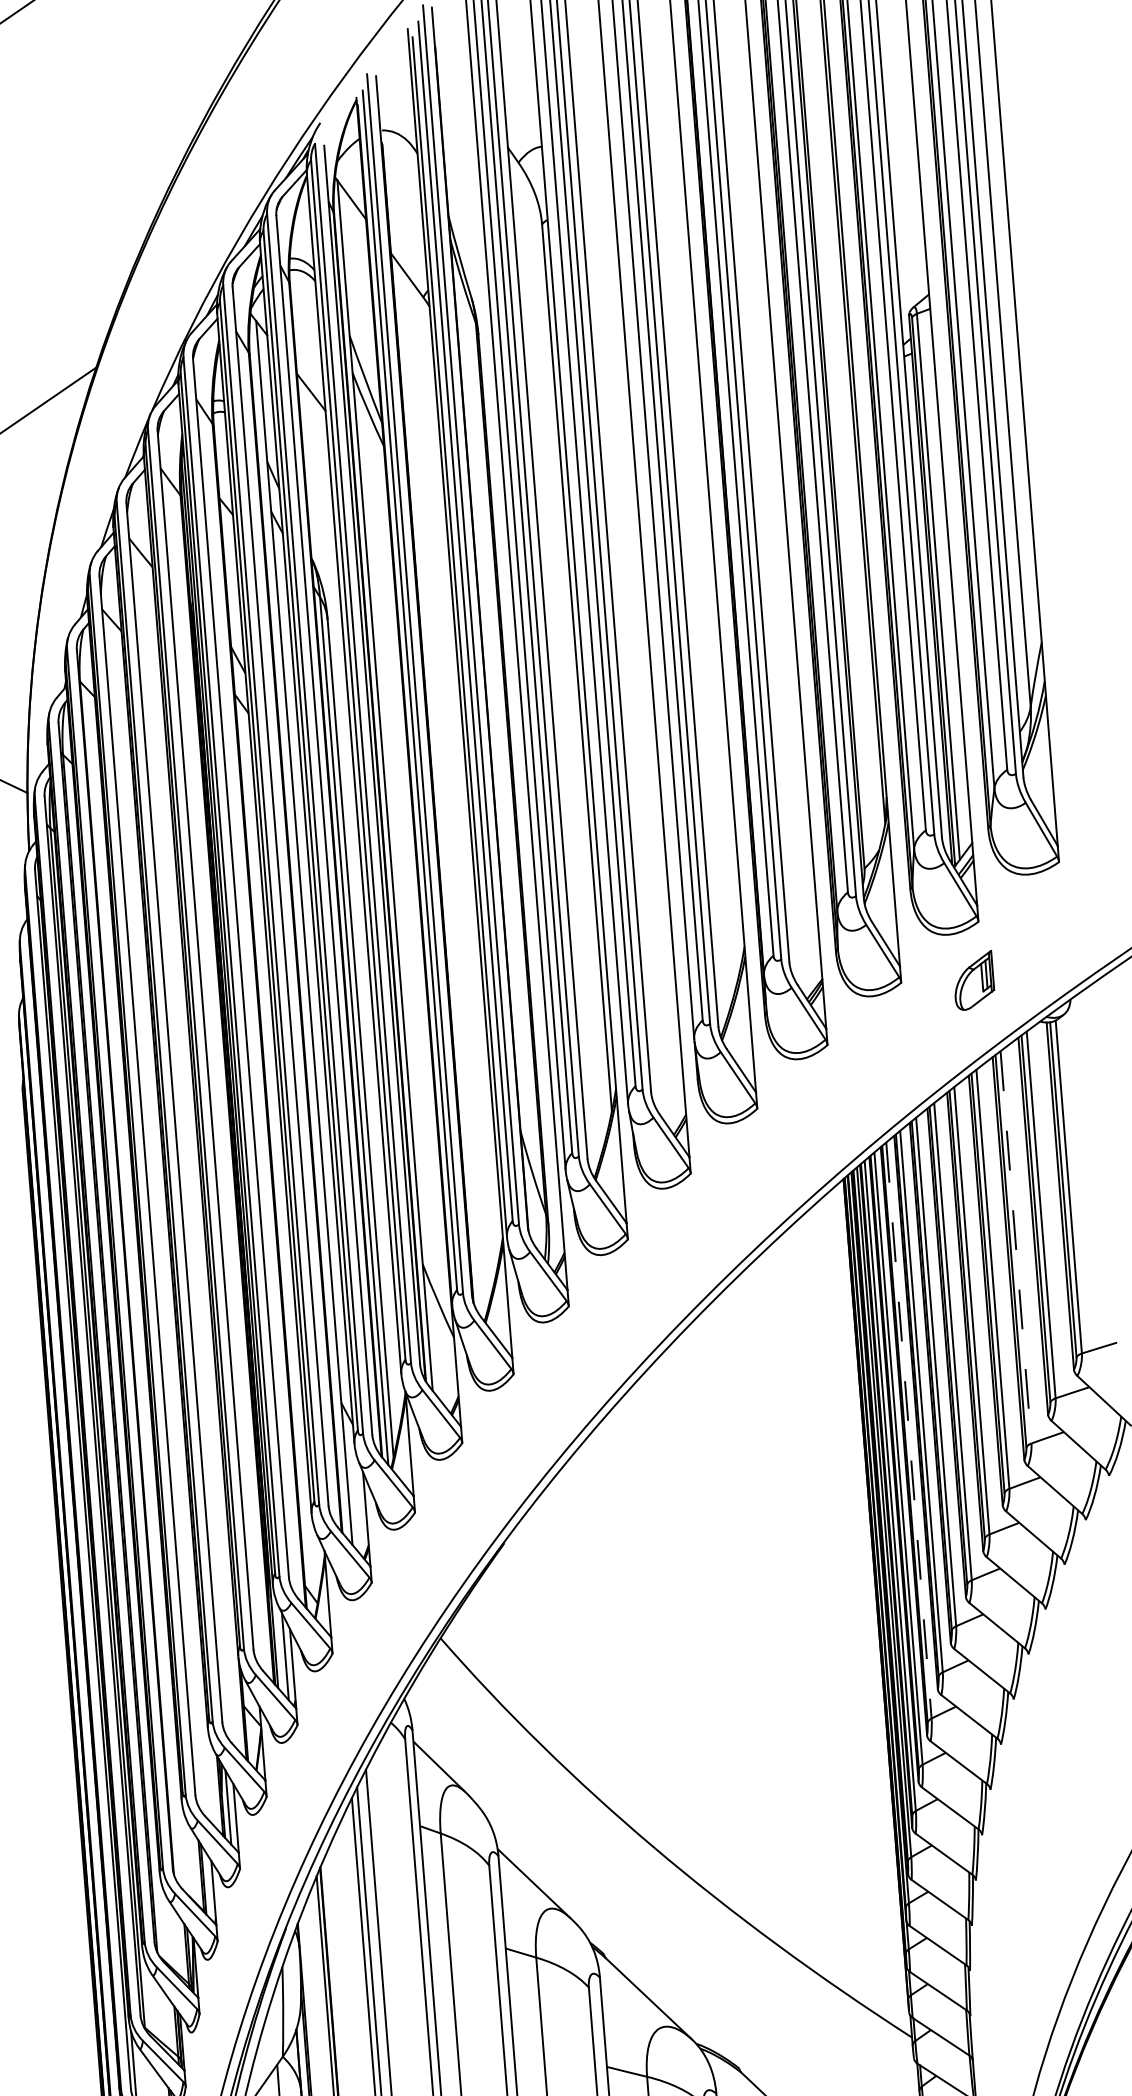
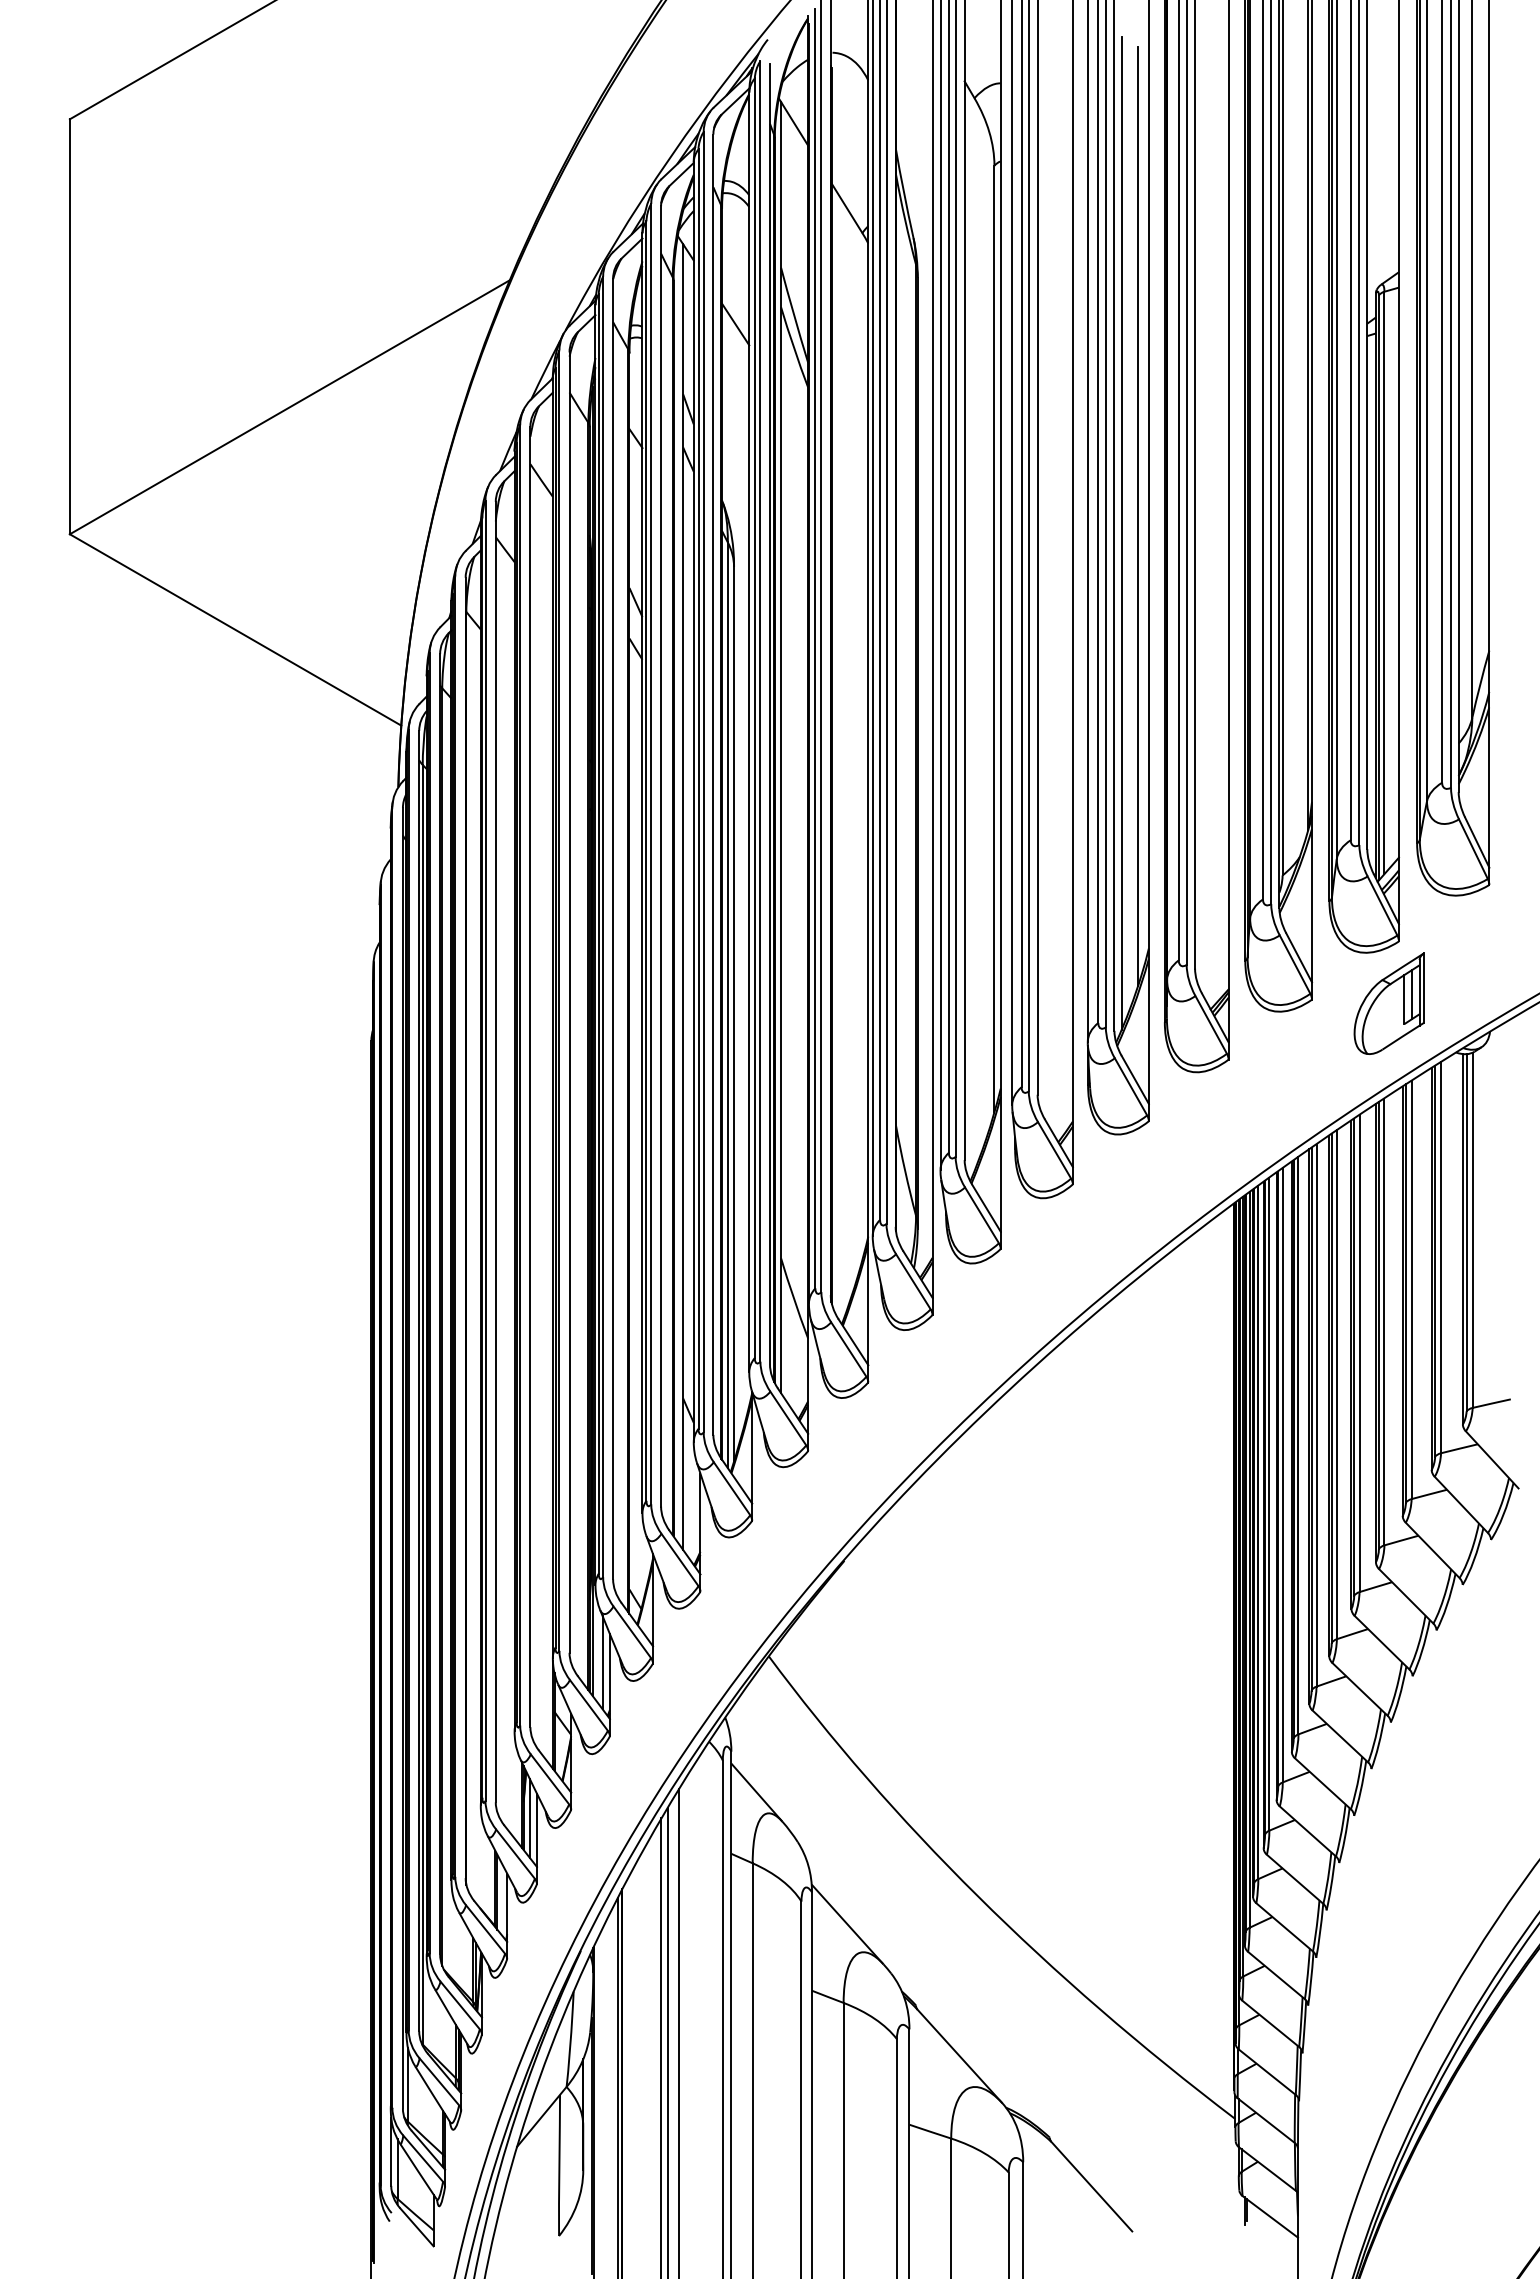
line: (703, 542) -> (1138, 516), added
line: (688, 558) -> (1121, 532), added
part: (973, 980) -> (1388, 1003), size x1.67
line: (1015, 1247) -> (1411, 1290), dashed -> solid
line: (908, 1430) -> (1282, 1475), dashed -> solid

